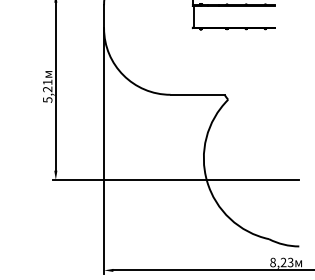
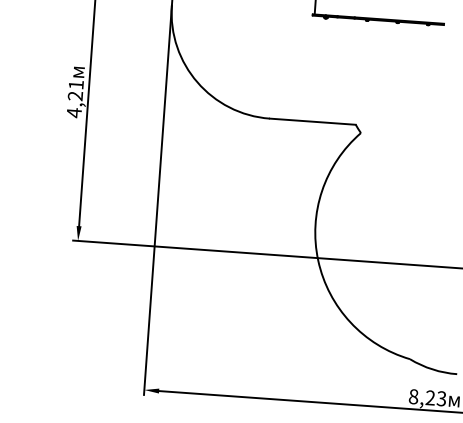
text: (47, 100) -> (73, 113), 5,21 -> 4,21

